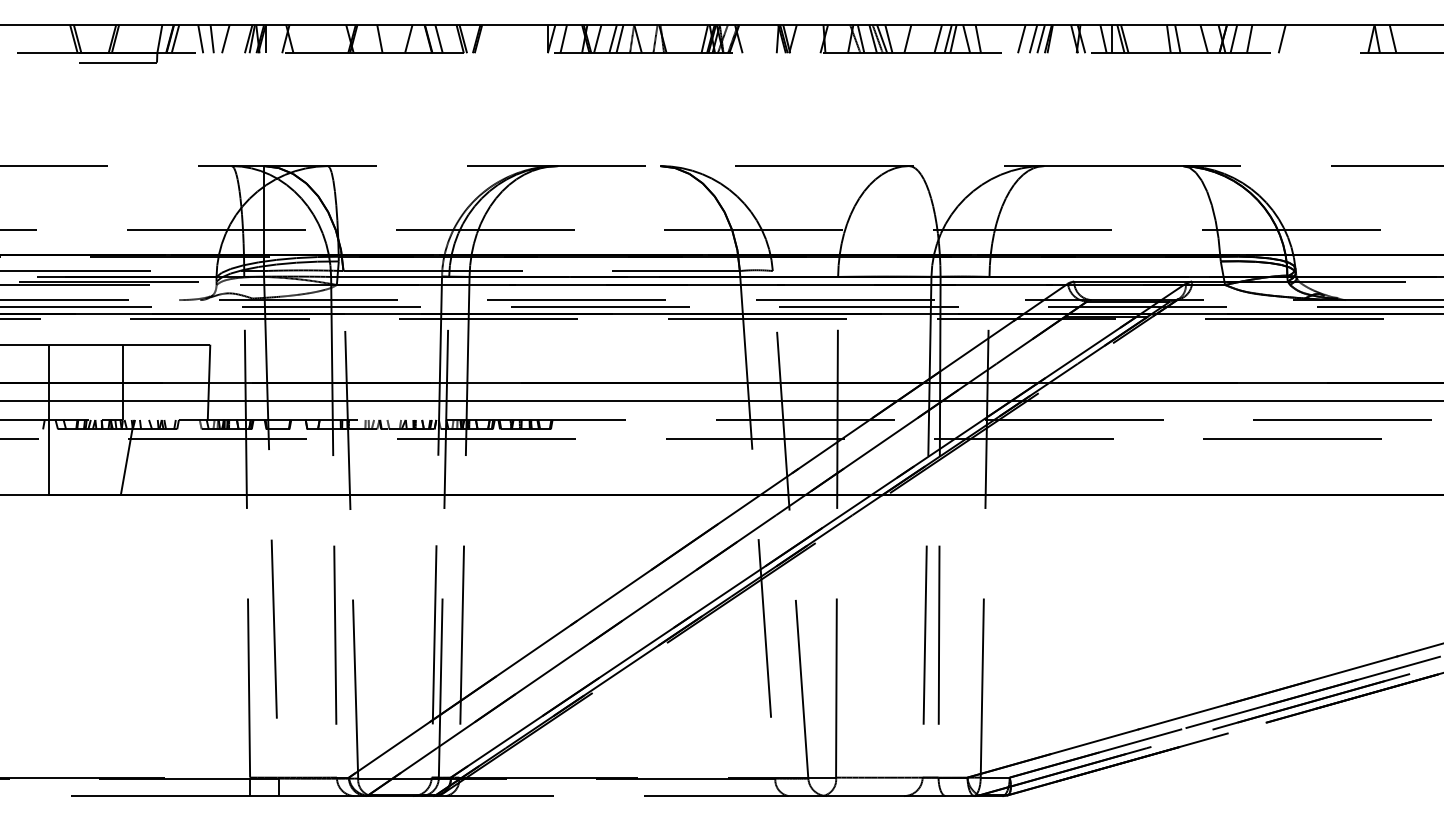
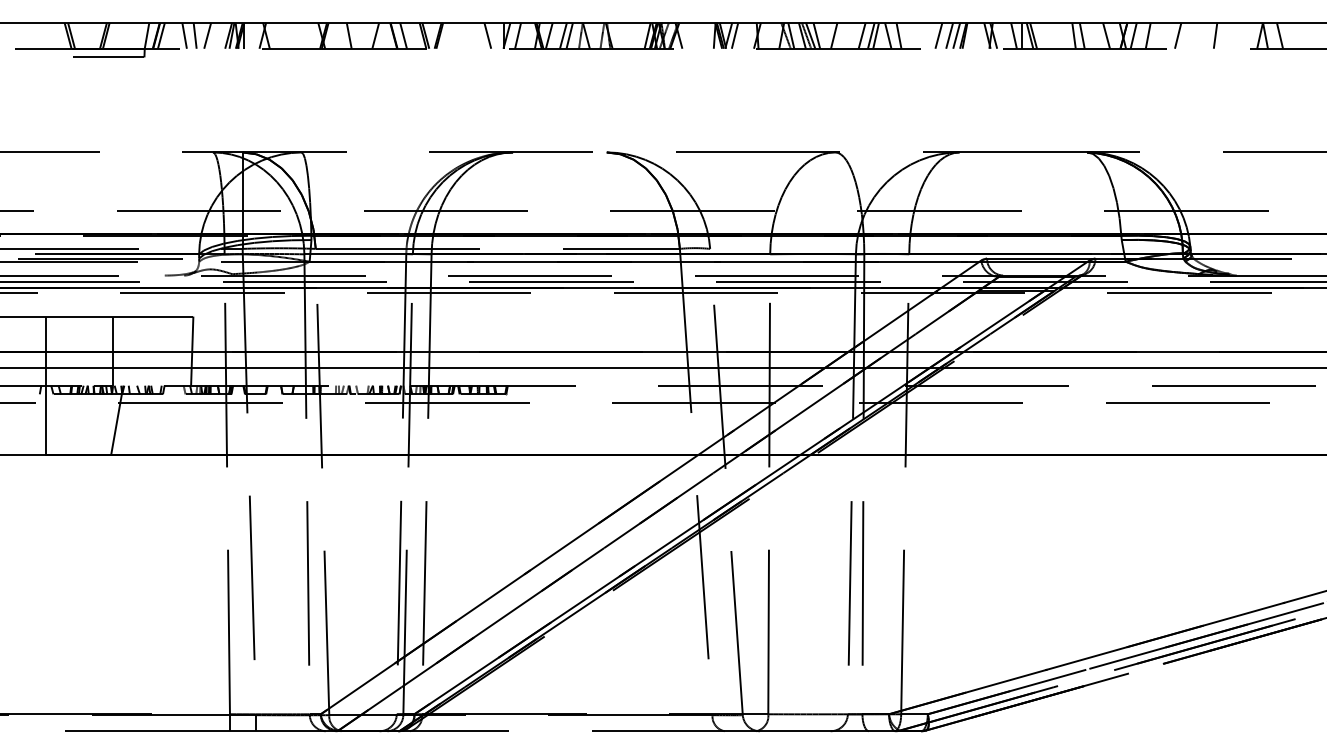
line: (530, 38) -> (487, 35), added
line: (799, 38) -> (734, 35), added
line: (1322, 38) -> (1215, 35), added

